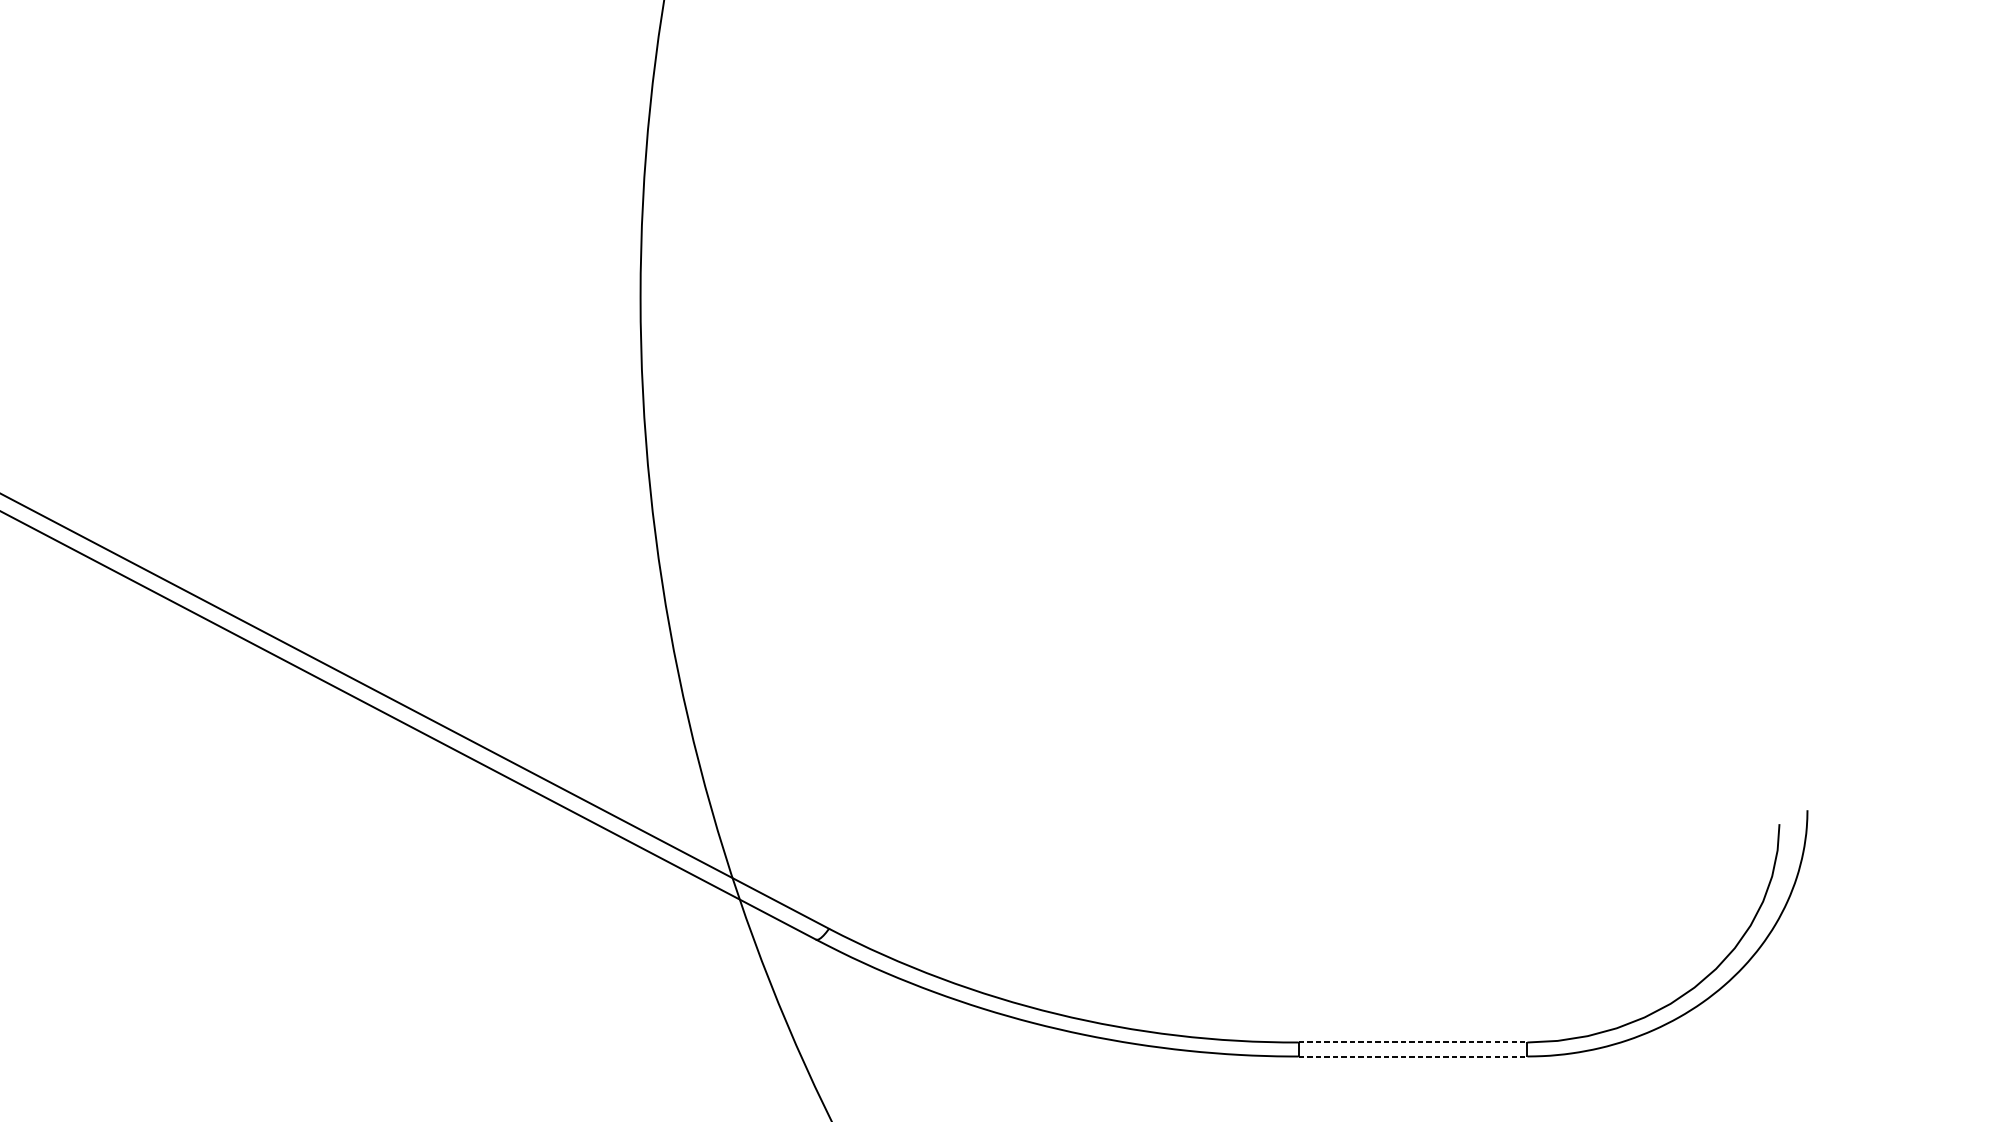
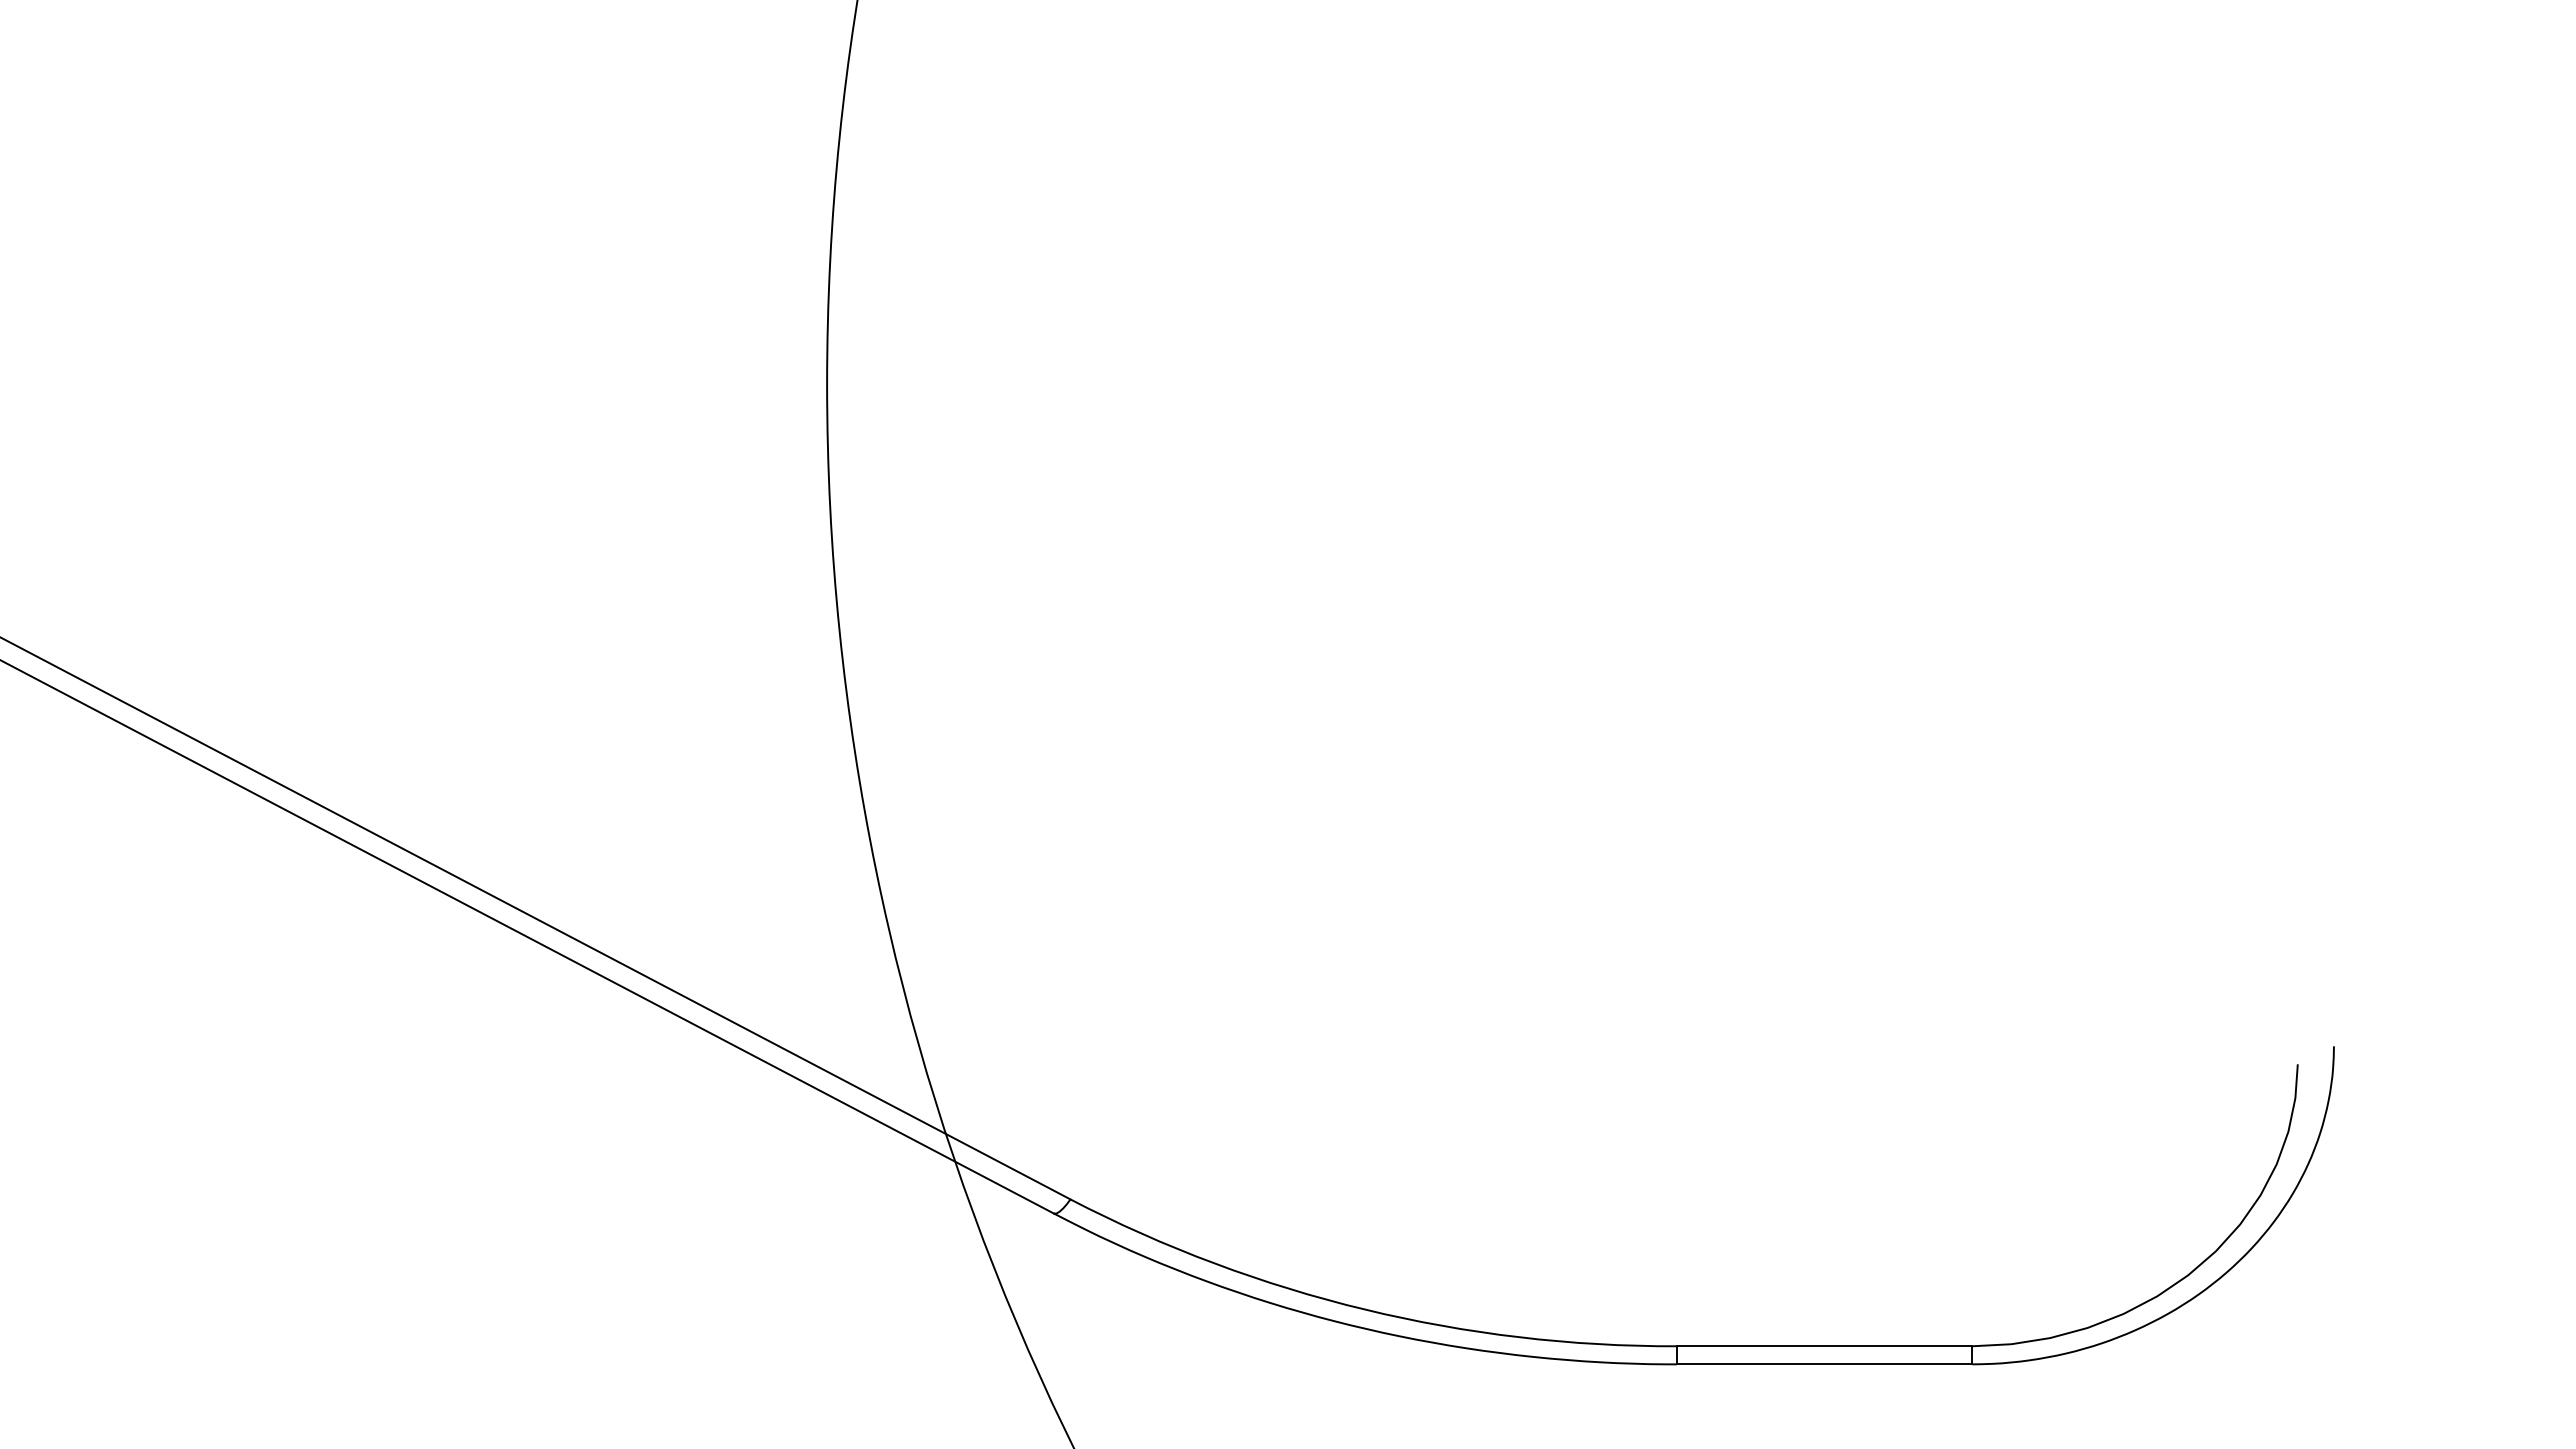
line: (1412, 1042) -> (1824, 1346), dashed -> solid
line: (1412, 1056) -> (1824, 1364), dashed -> solid

